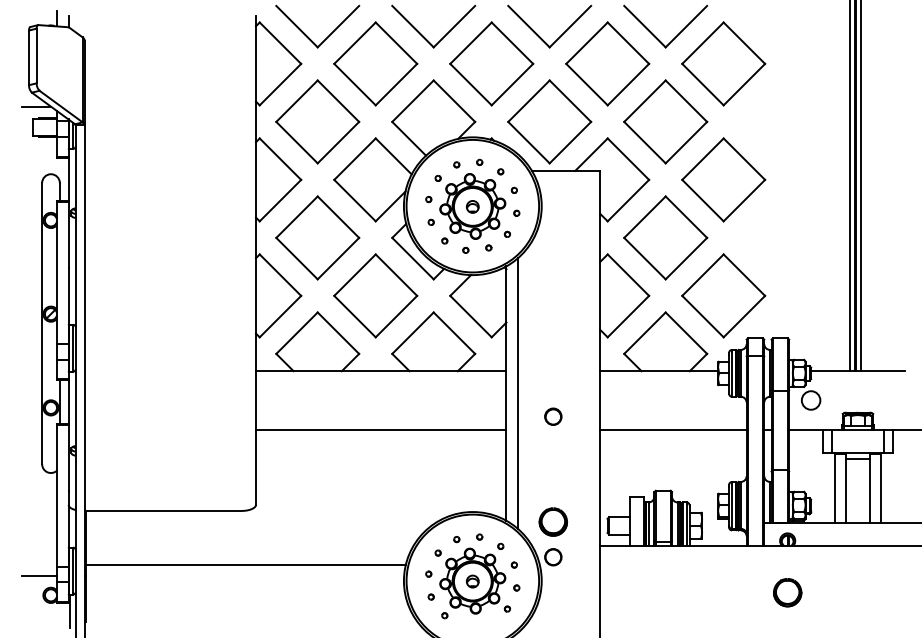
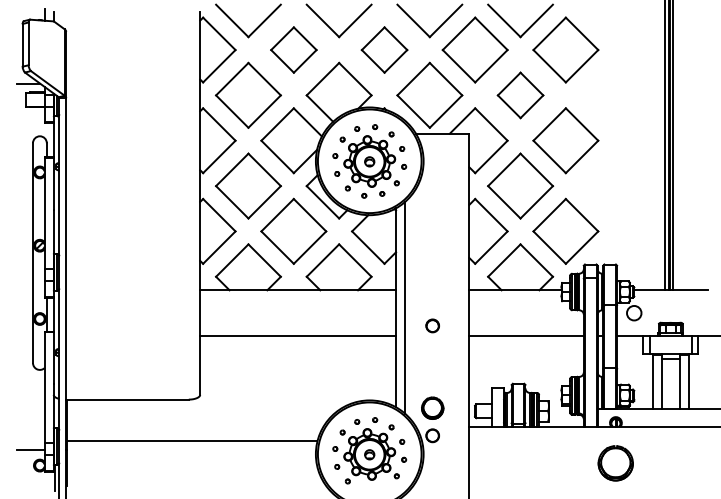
part: (375, 63) -> (293, 49), size x0.7
part: (491, 63) -> (384, 49), size x0.7
part: (665, 121) -> (520, 95), size x0.7
part: (787, 592) -> (615, 463), size x1.6

